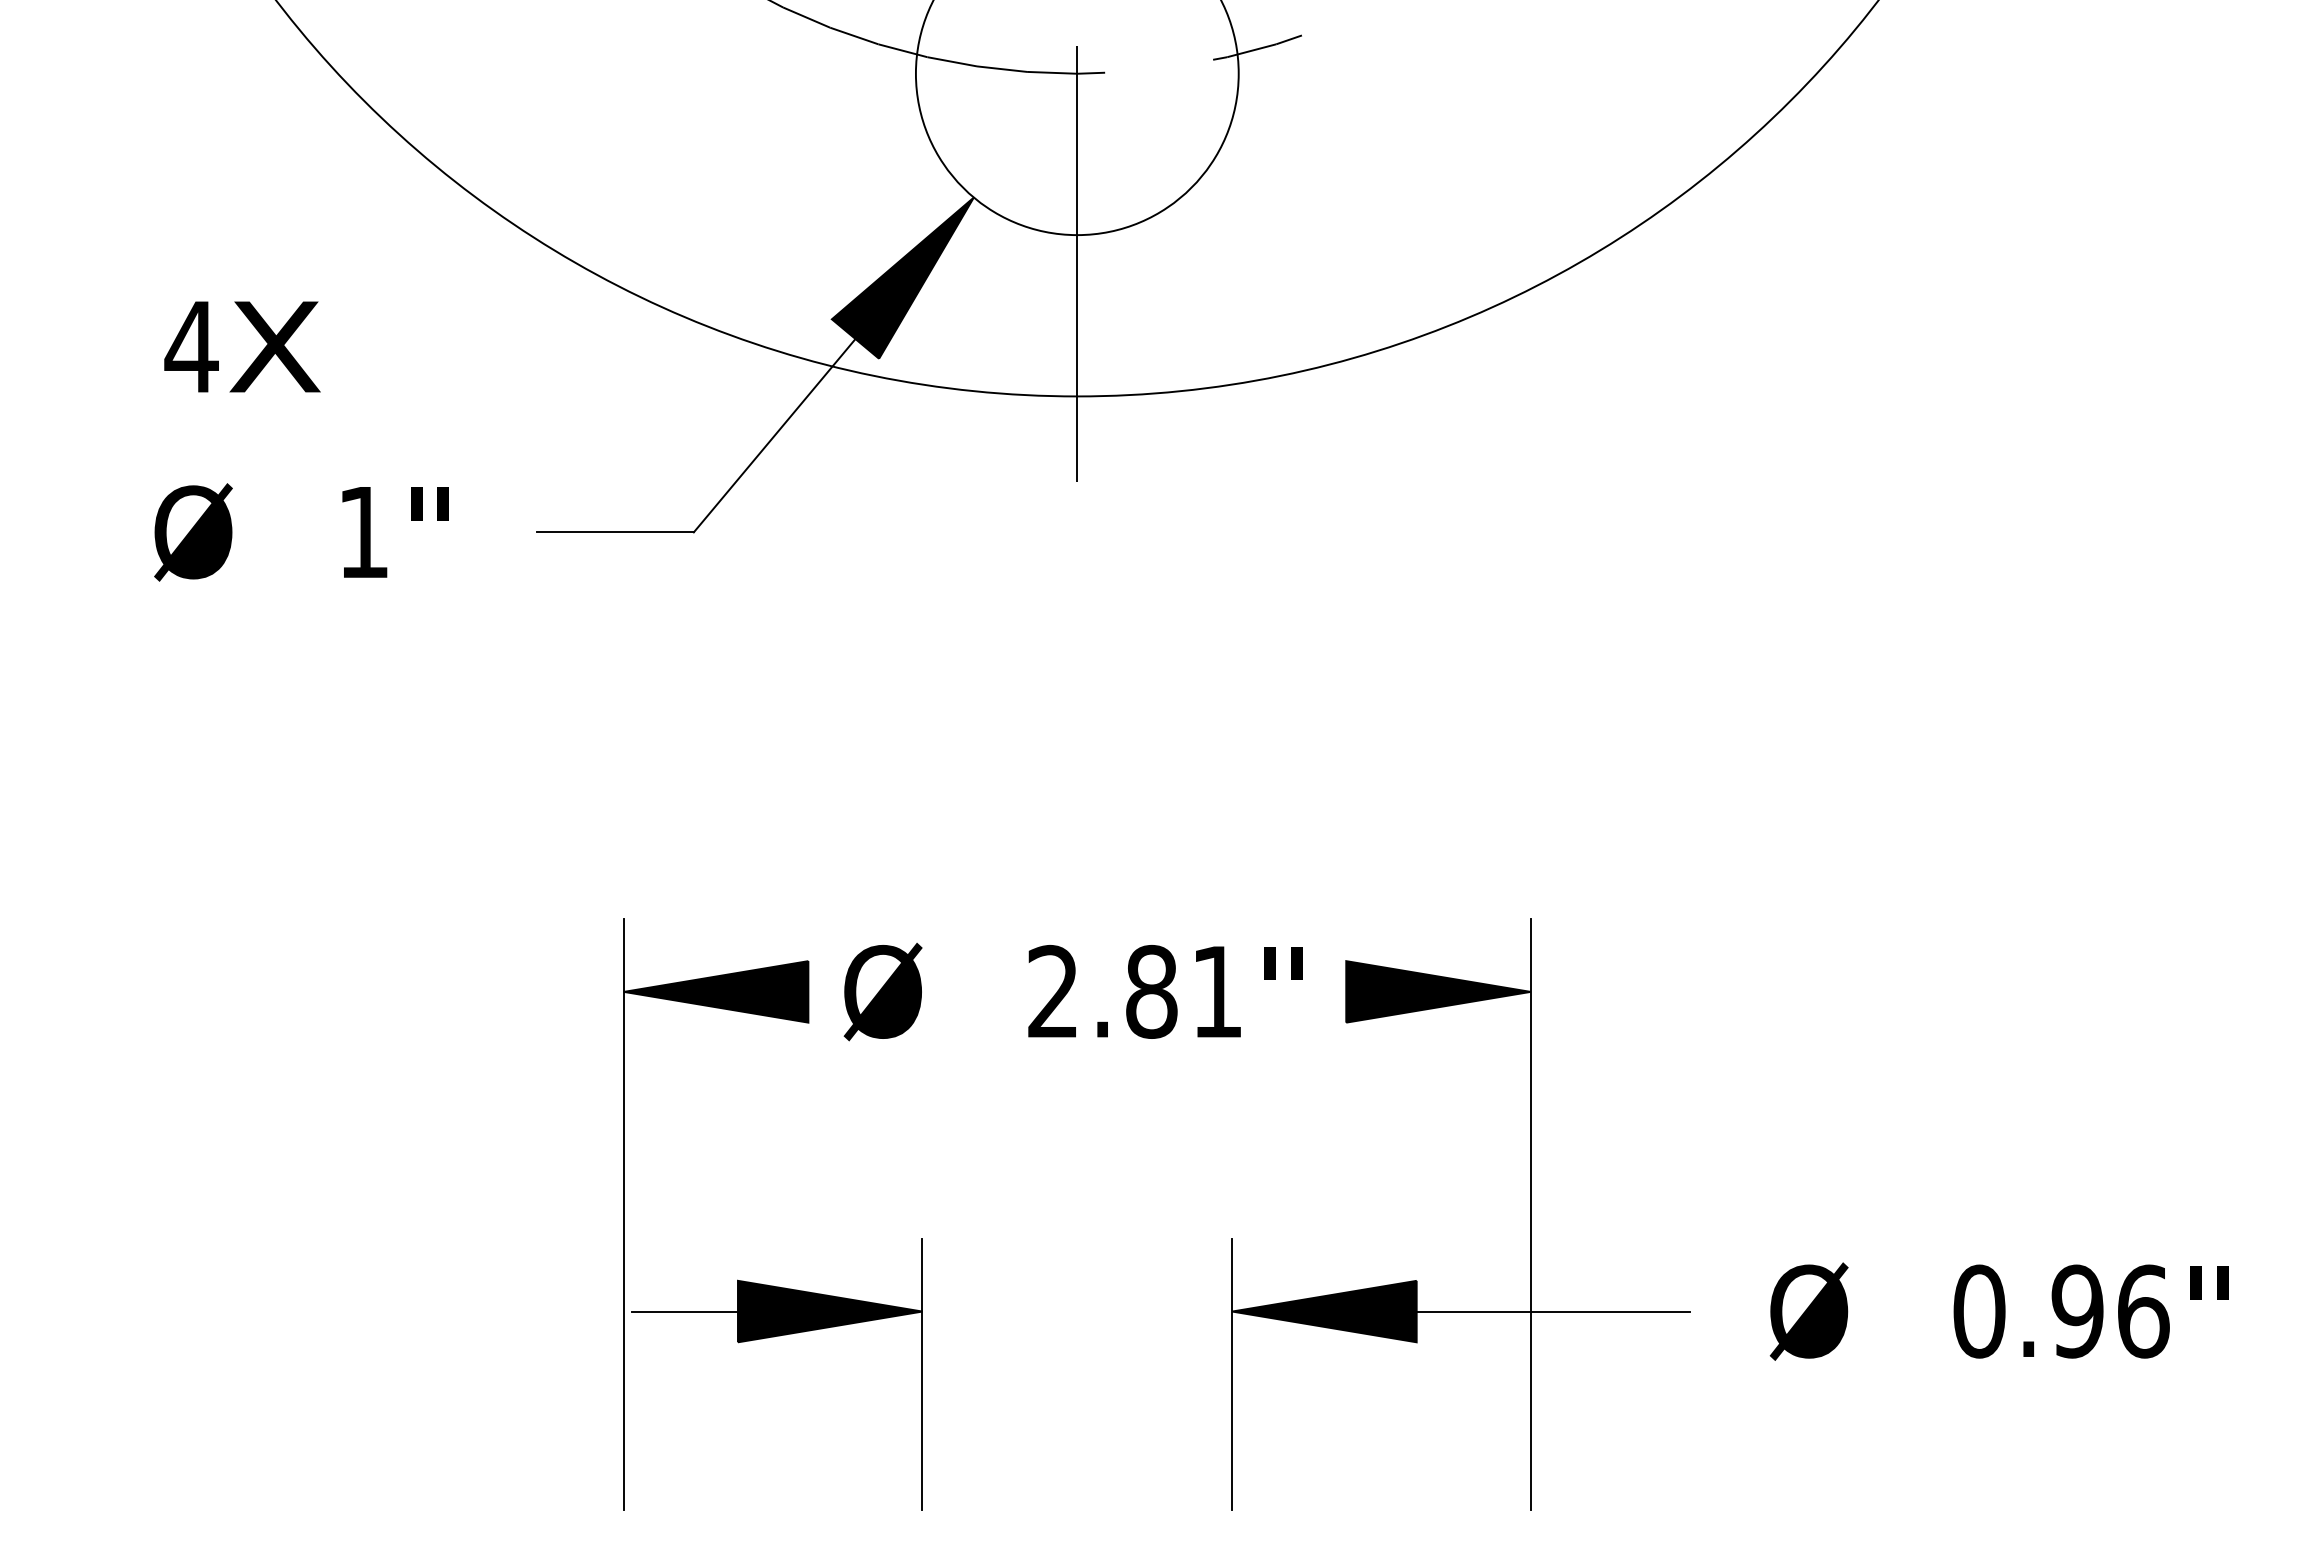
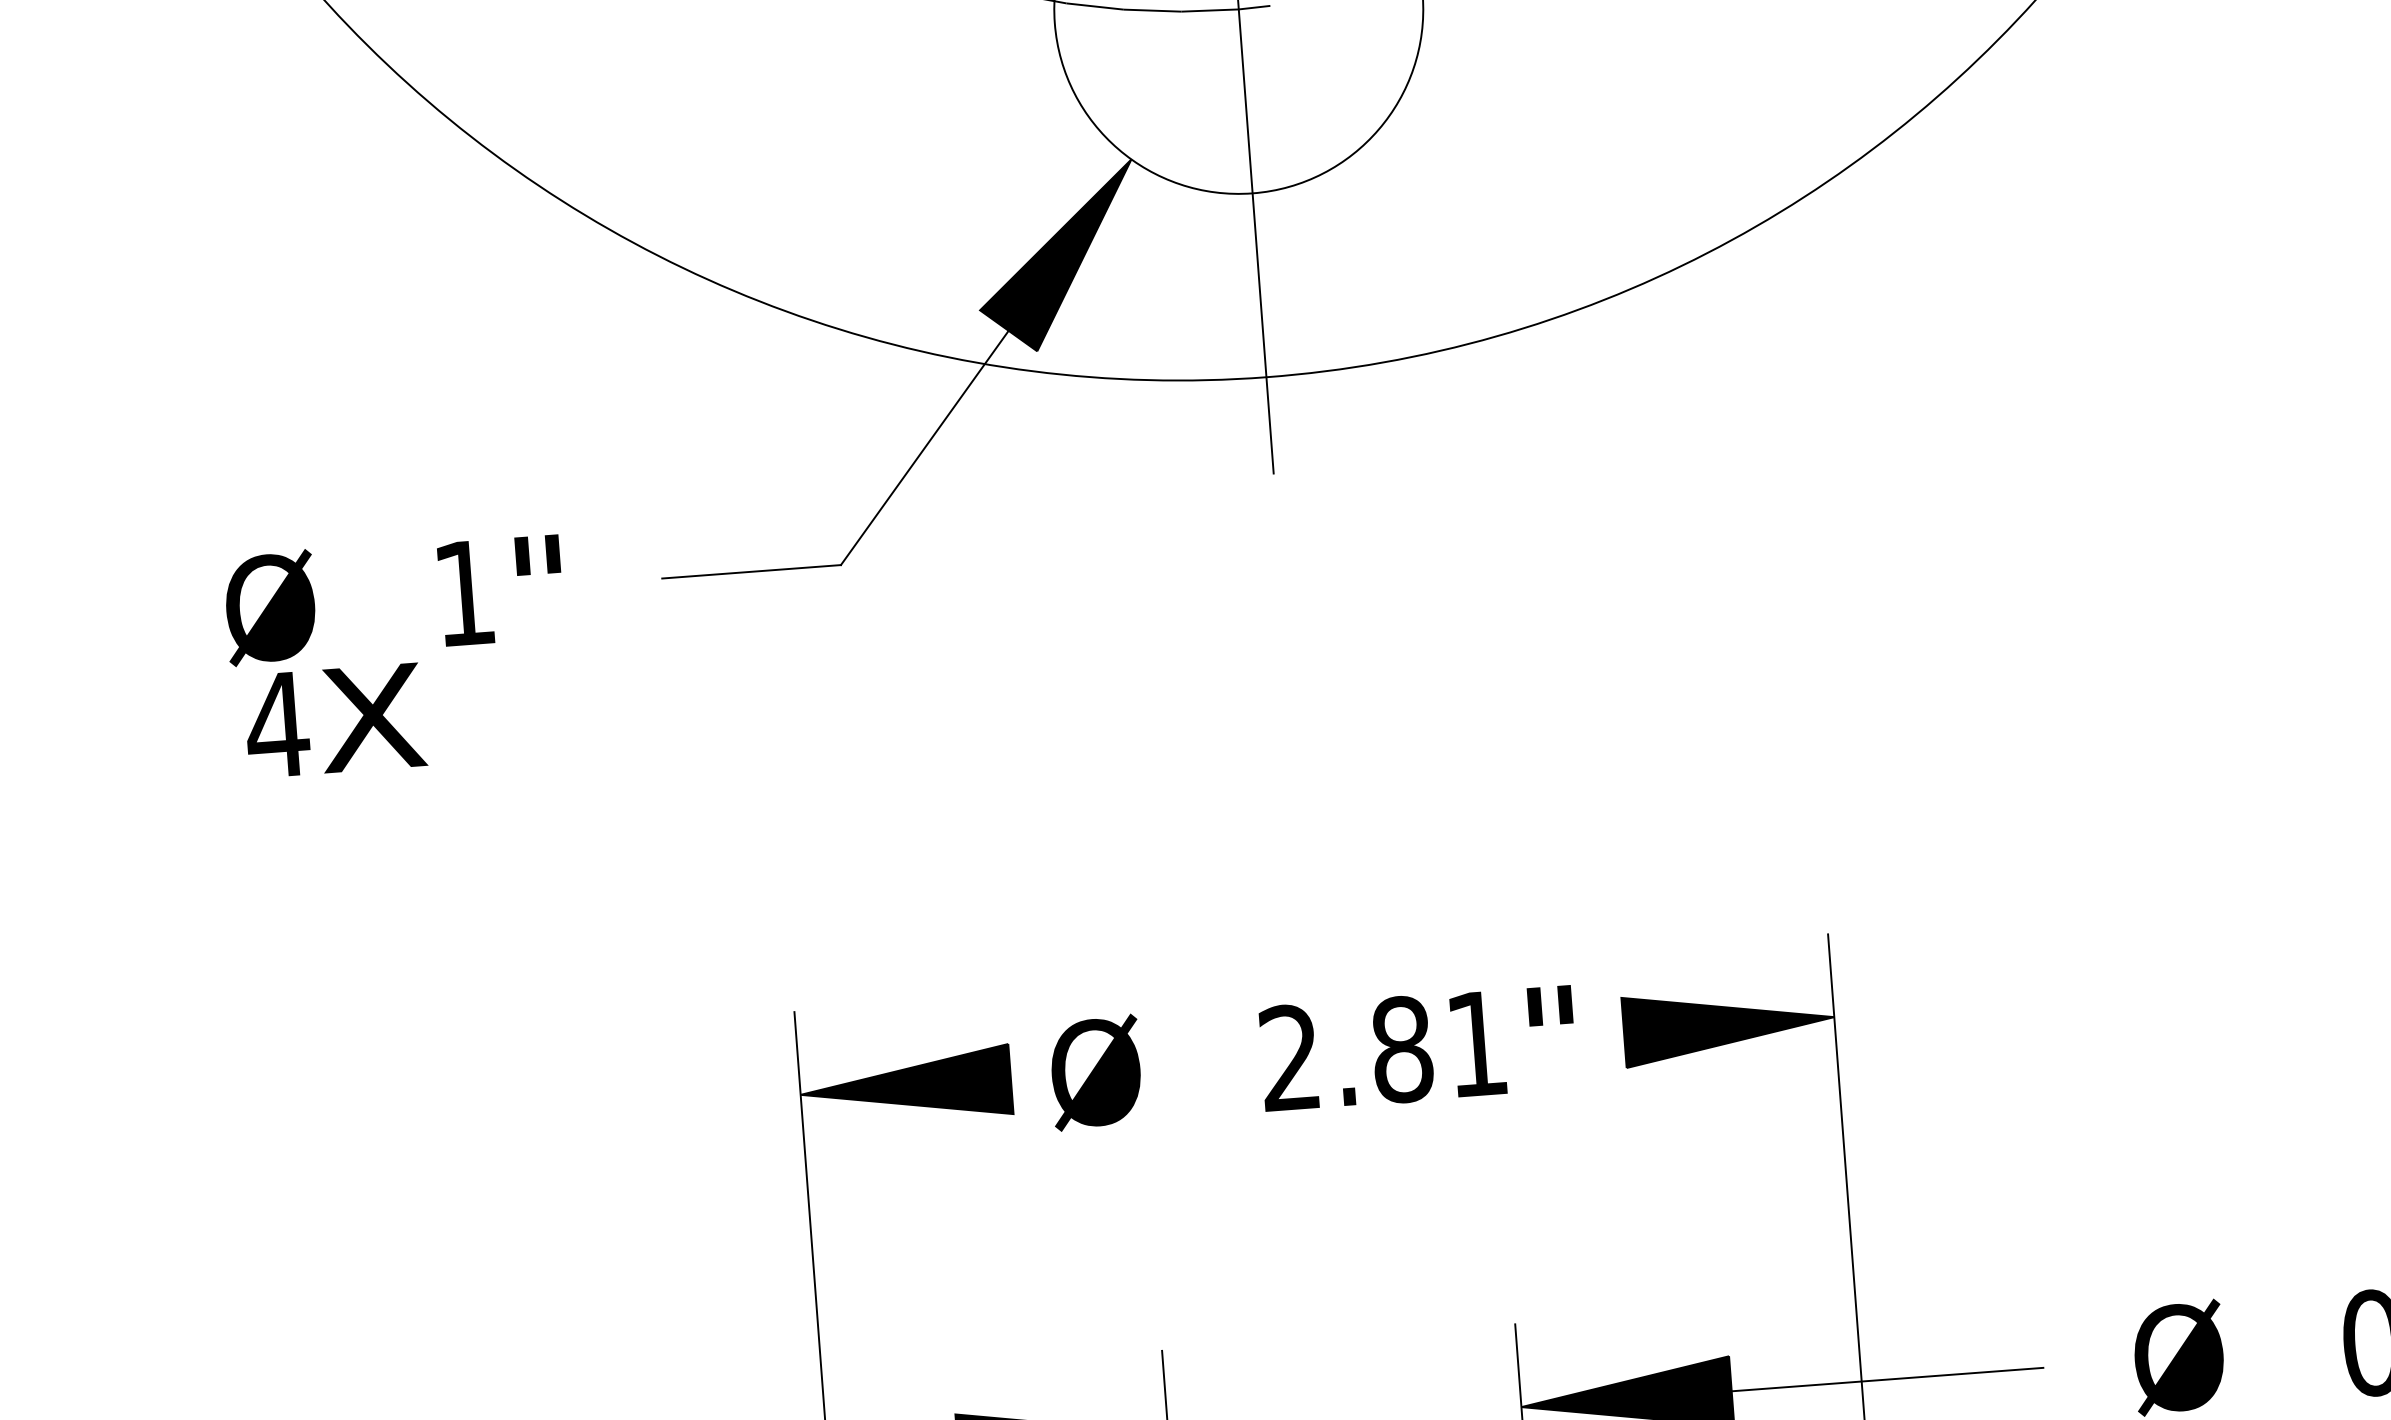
text: (242, 346) -> (335, 720), moved

